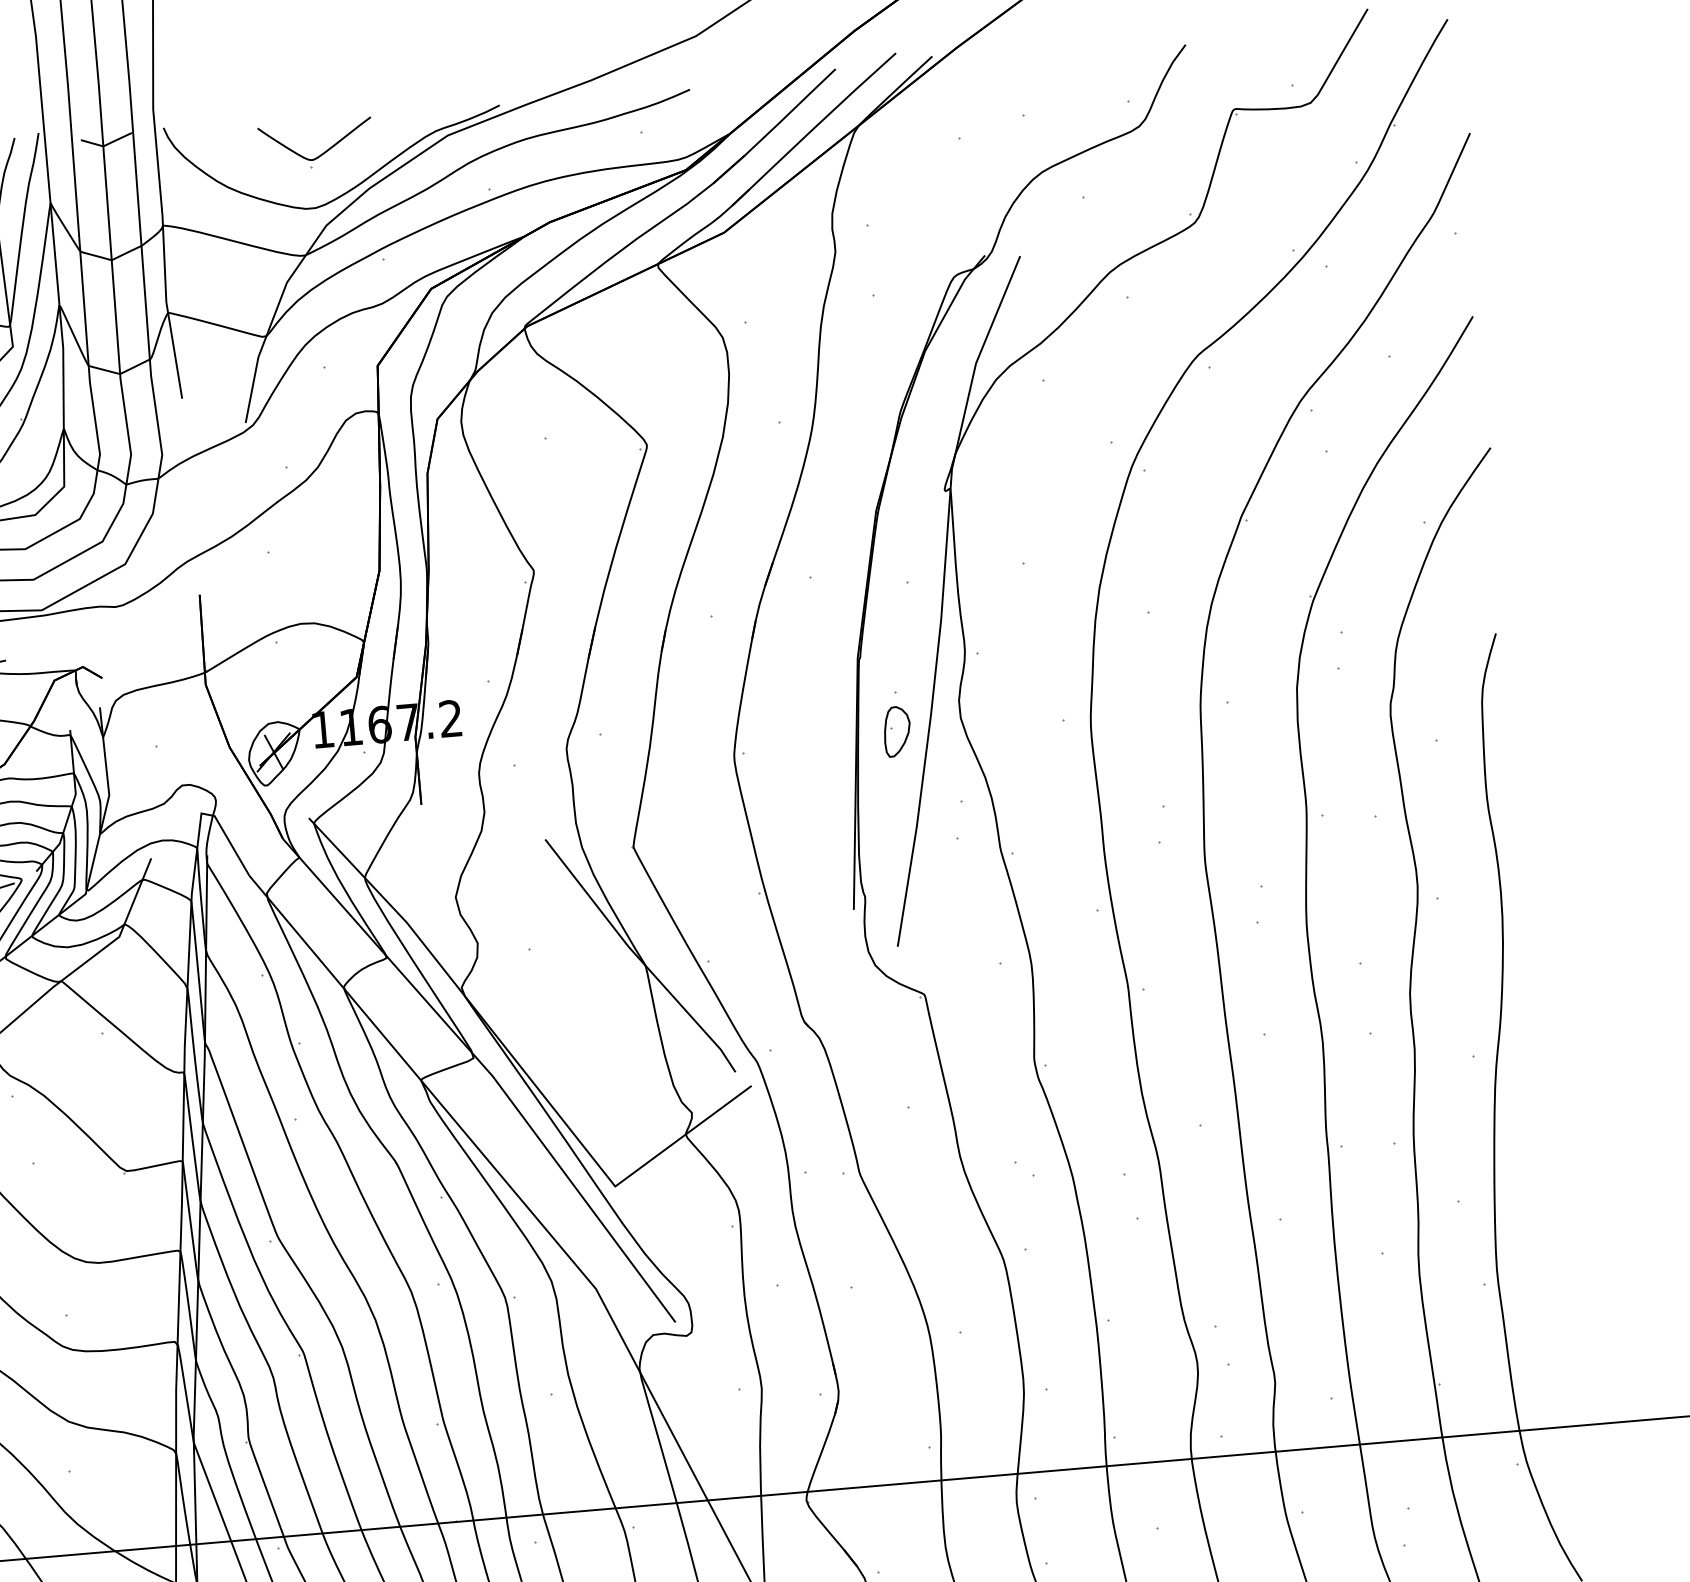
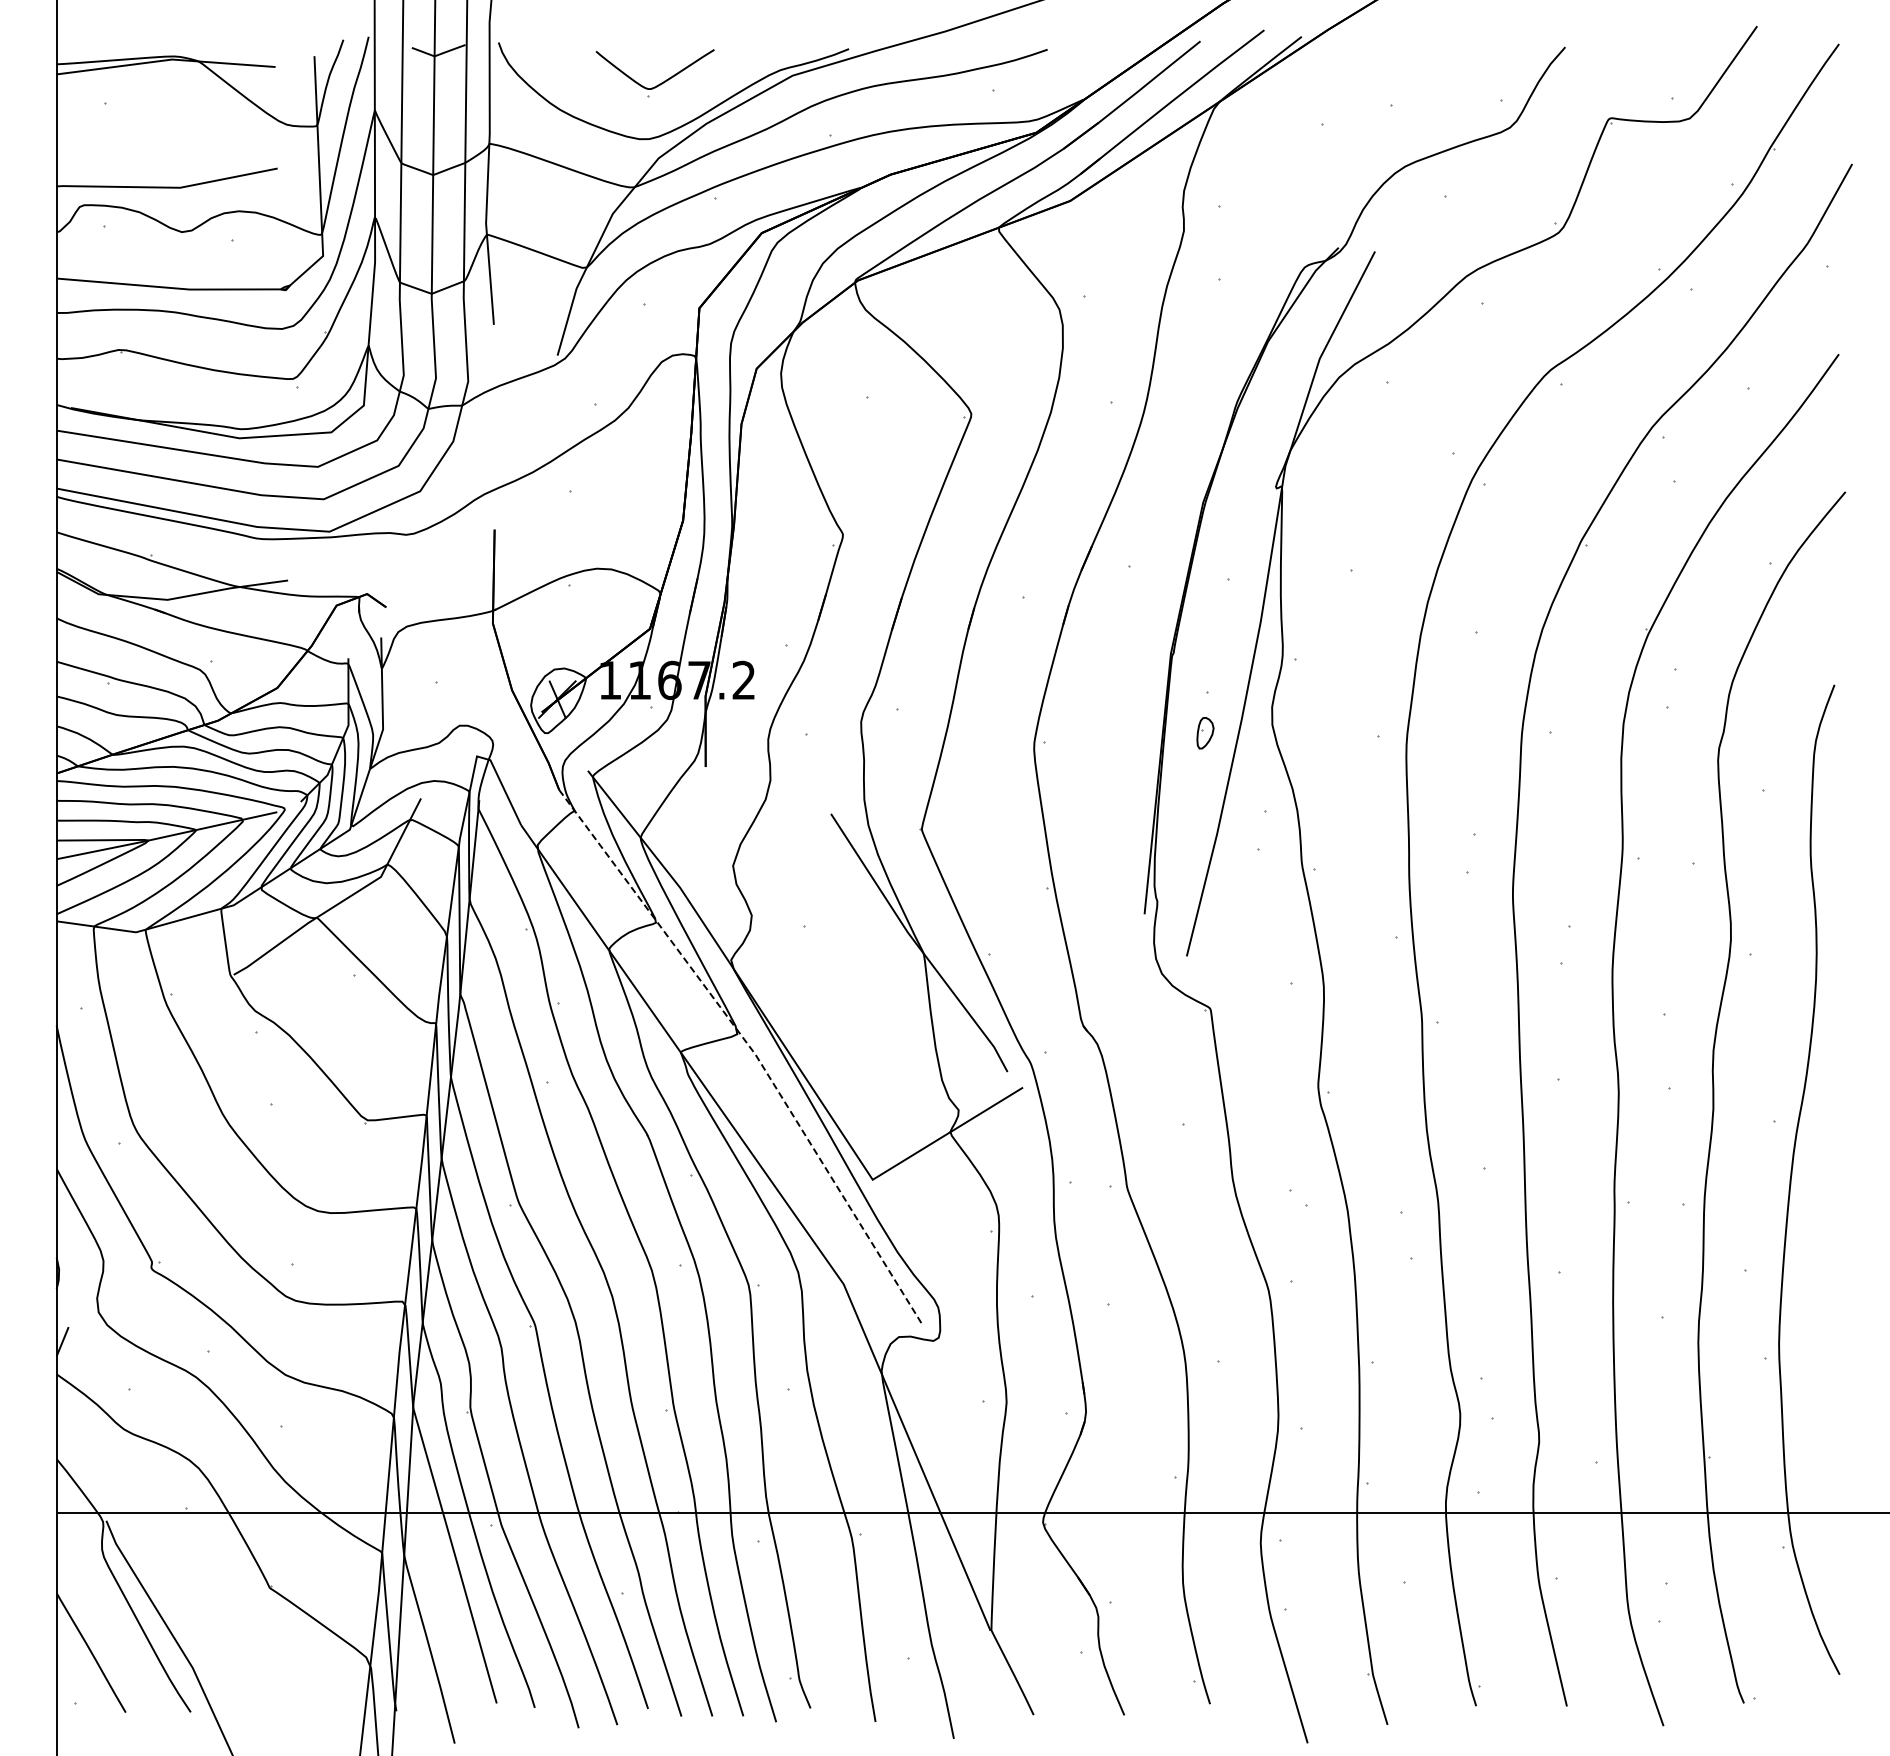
part: (897, 730) -> (1205, 732), size x0.6
line: (489, 1072) -> (752, 1050), solid -> dashed

